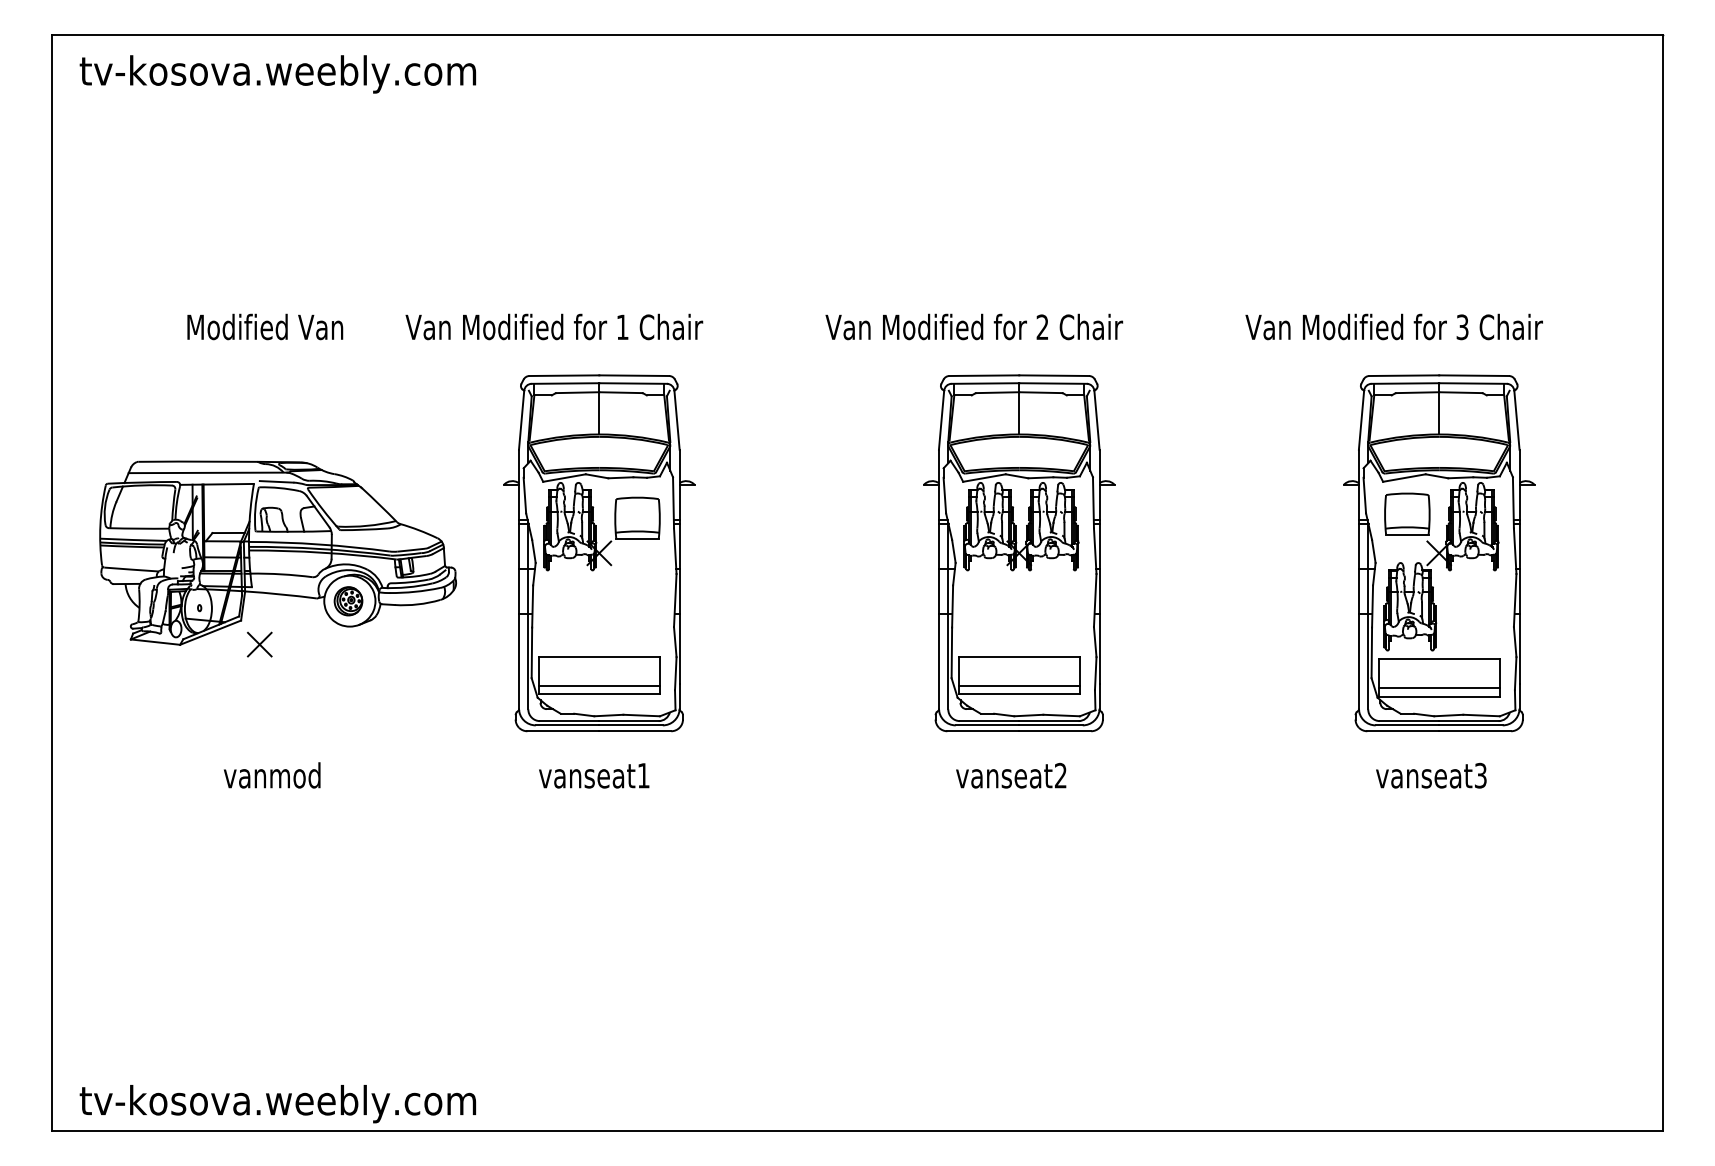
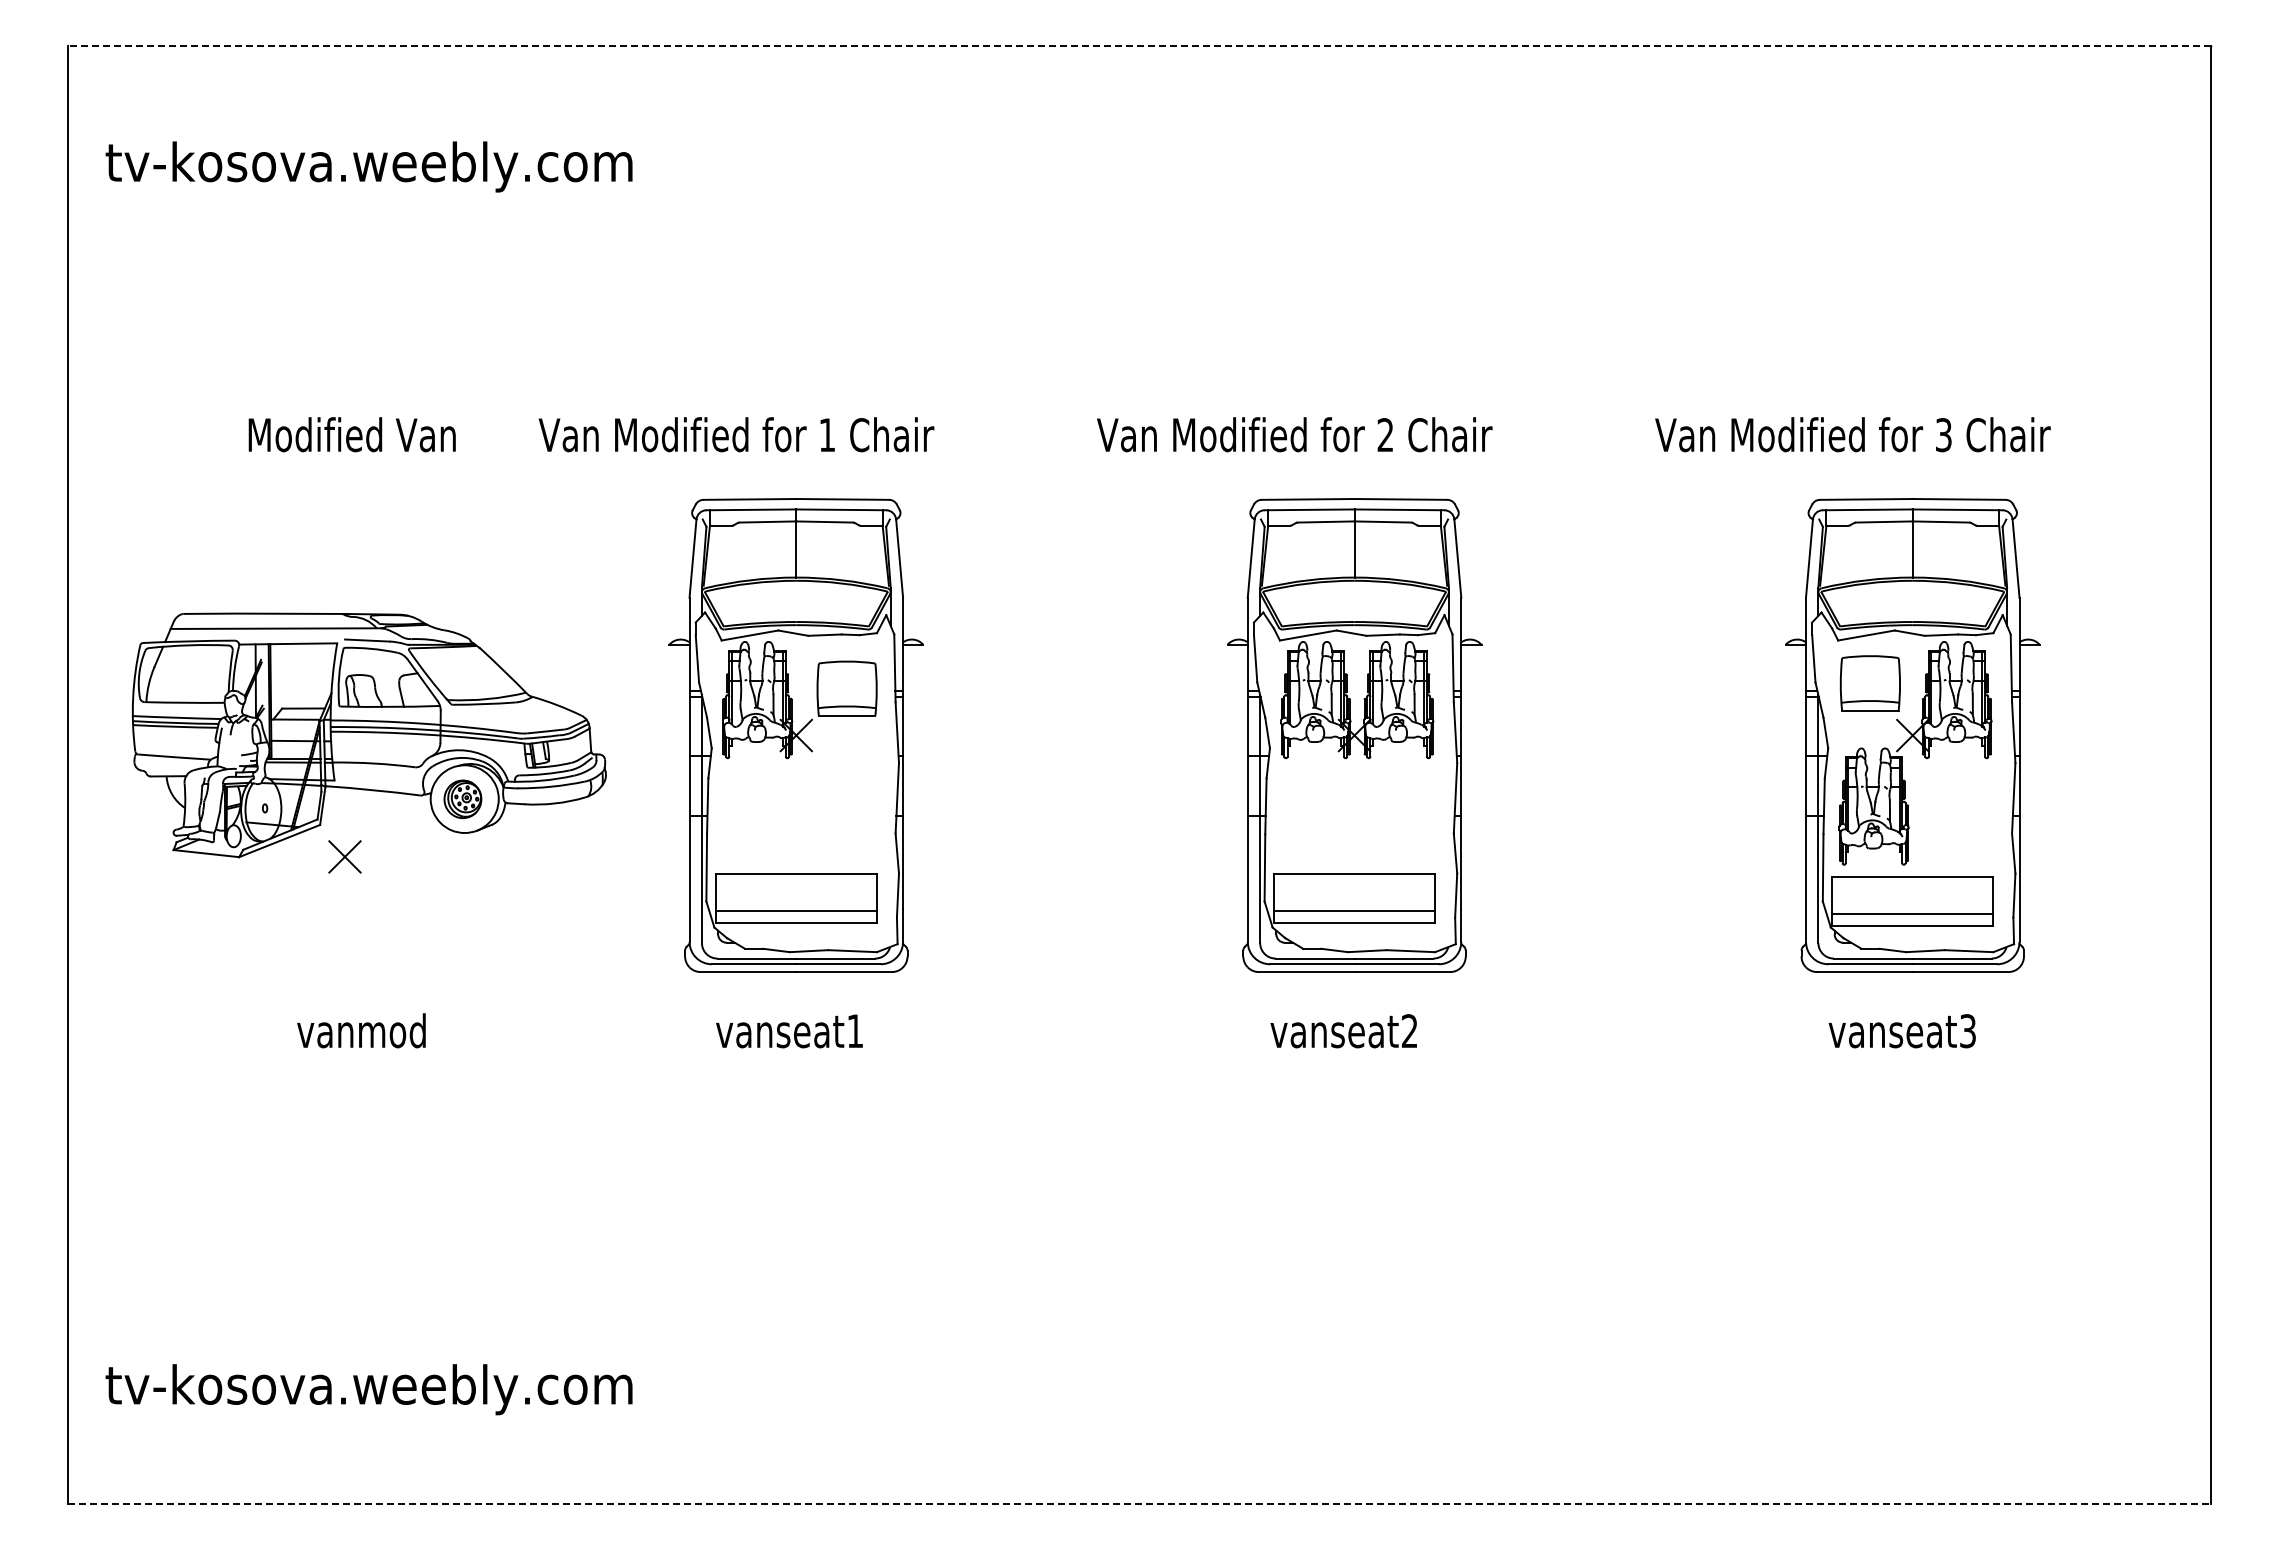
line: (857, 34) -> (1139, 46), solid -> dashed
text: (277, 74) -> (368, 166), moved
text: (277, 1103) -> (368, 1389), moved
line: (858, 1131) -> (1140, 1503), solid -> dashed

